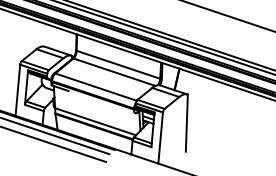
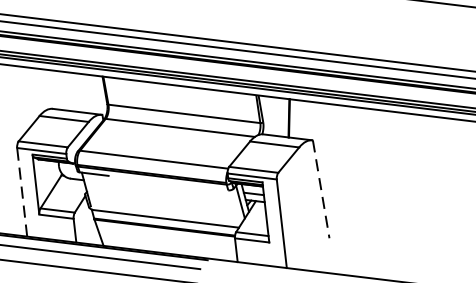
line: (17, 90) -> (21, 192), solid -> dashed
line: (186, 123) -> (320, 189), solid -> dashed

